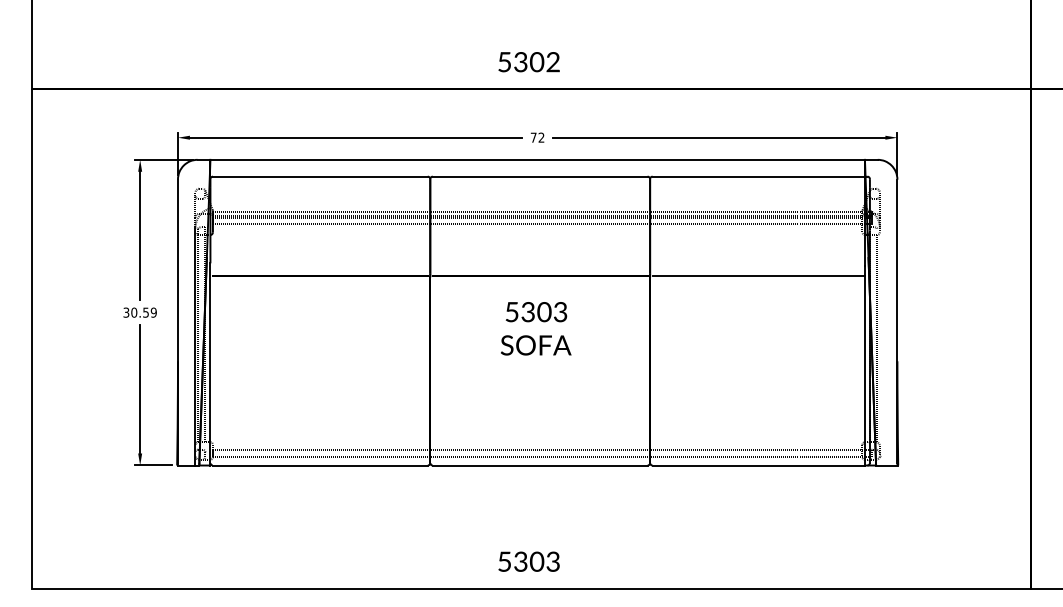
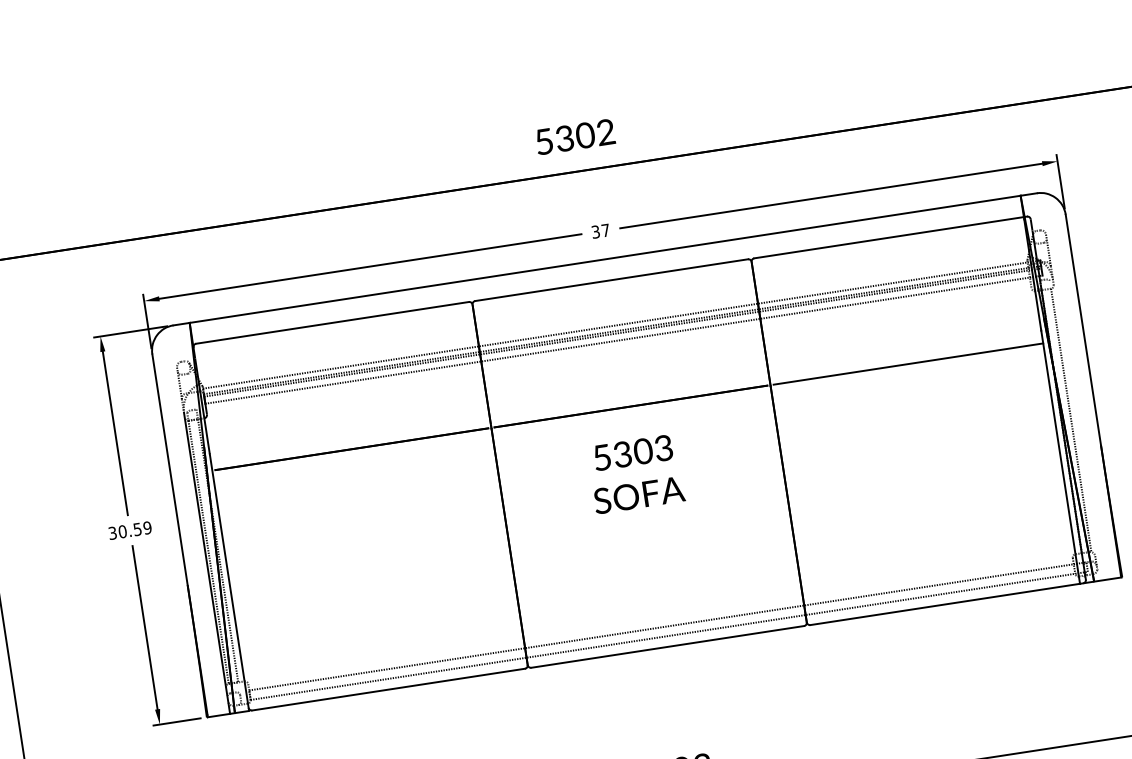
text: (537, 137) -> (600, 231), 72 -> 37

